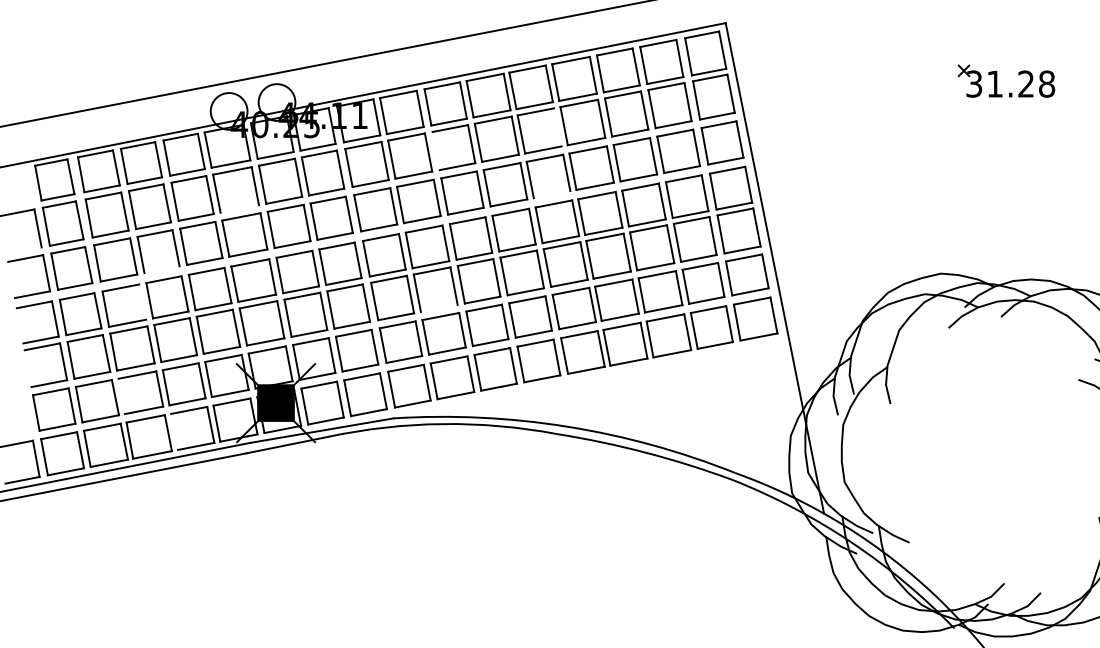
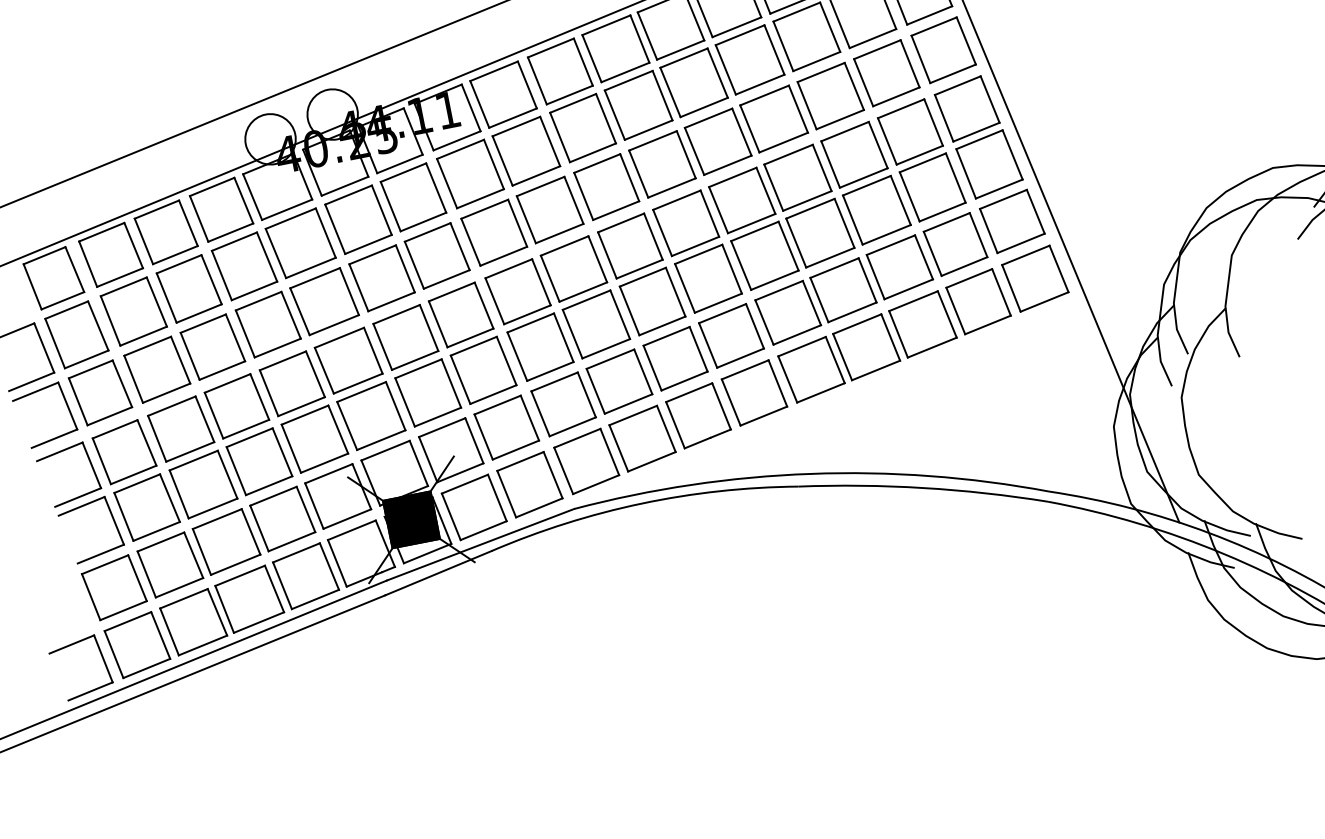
line: (557, 127) -> (717, 73), added
line: (435, 151) -> (559, 138), added
line: (551, 194) -> (727, 165), added
line: (239, 208) -> (310, 267), added
line: (23, 250) -> (30, 381), added
line: (161, 269) -> (221, 370), added
line: (142, 301) -> (204, 418), added
line: (438, 308) -> (605, 349), added
line: (121, 396) -> (201, 552), added
line: (174, 431) -> (282, 585), added

